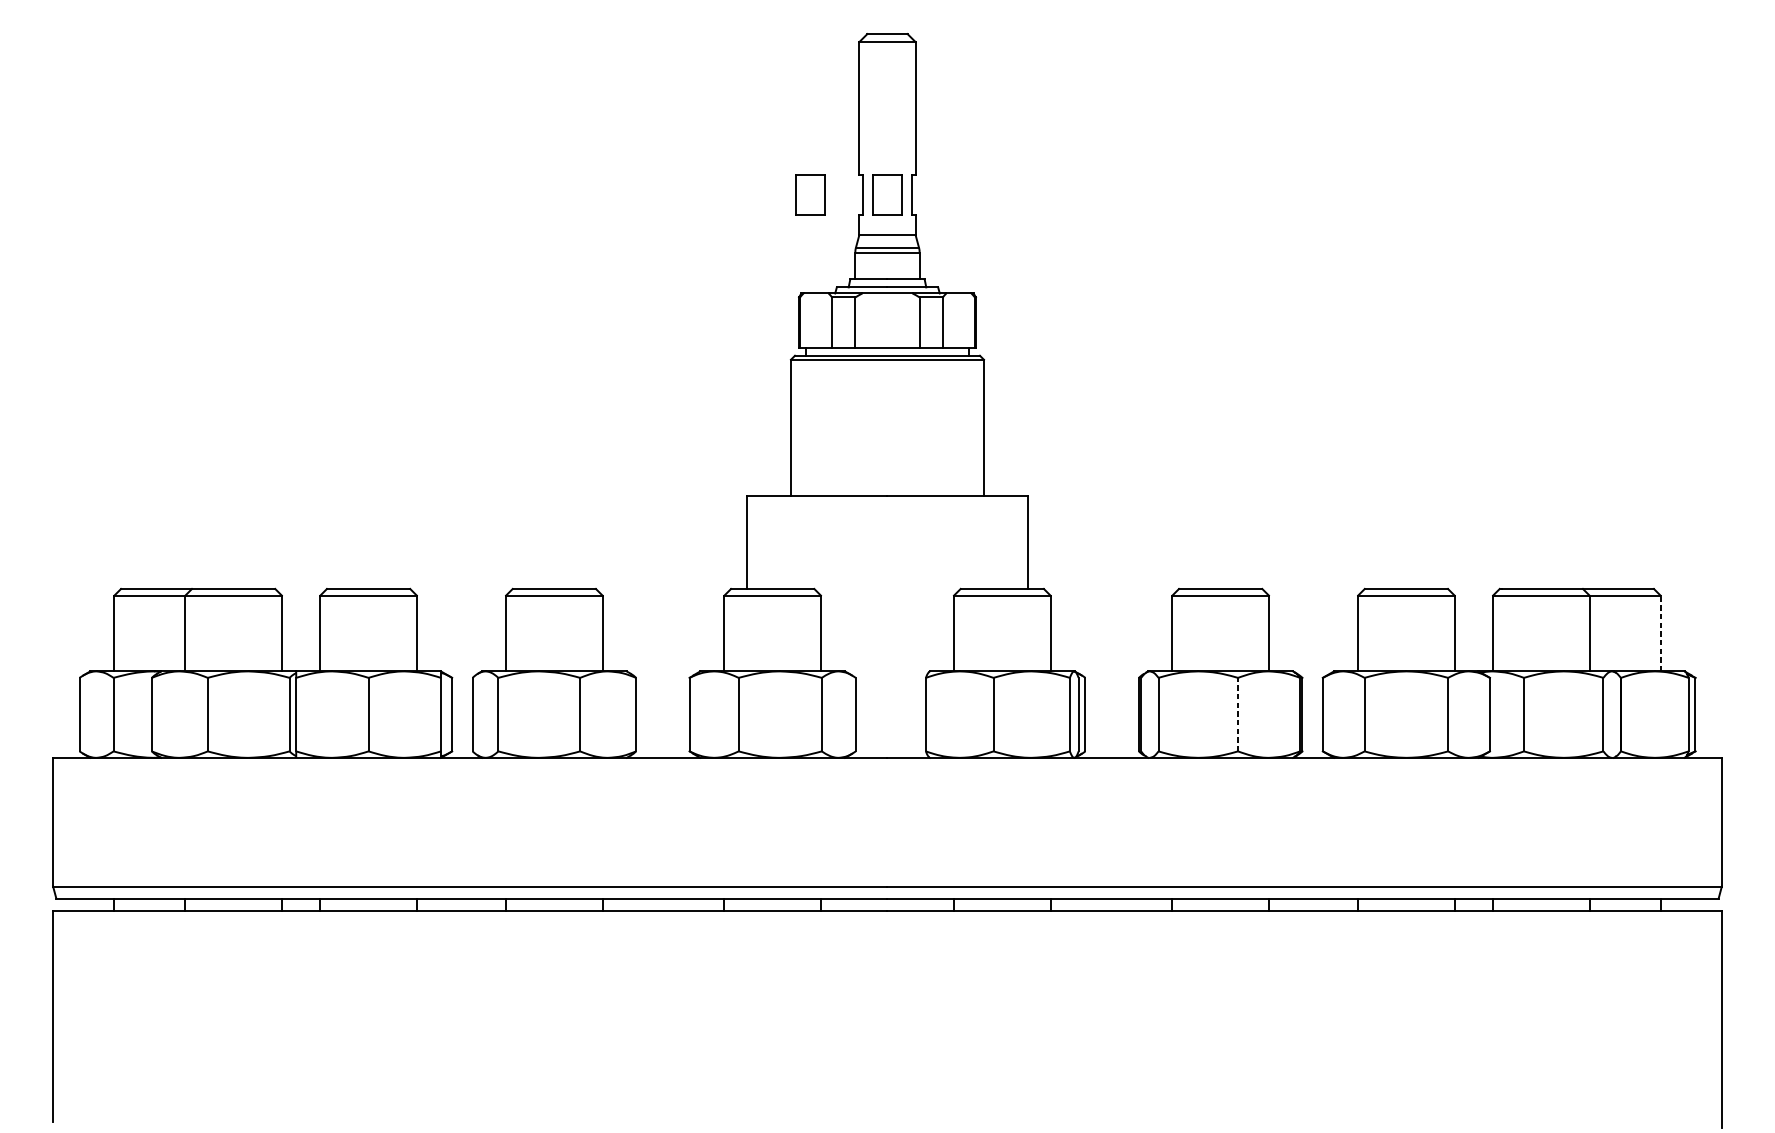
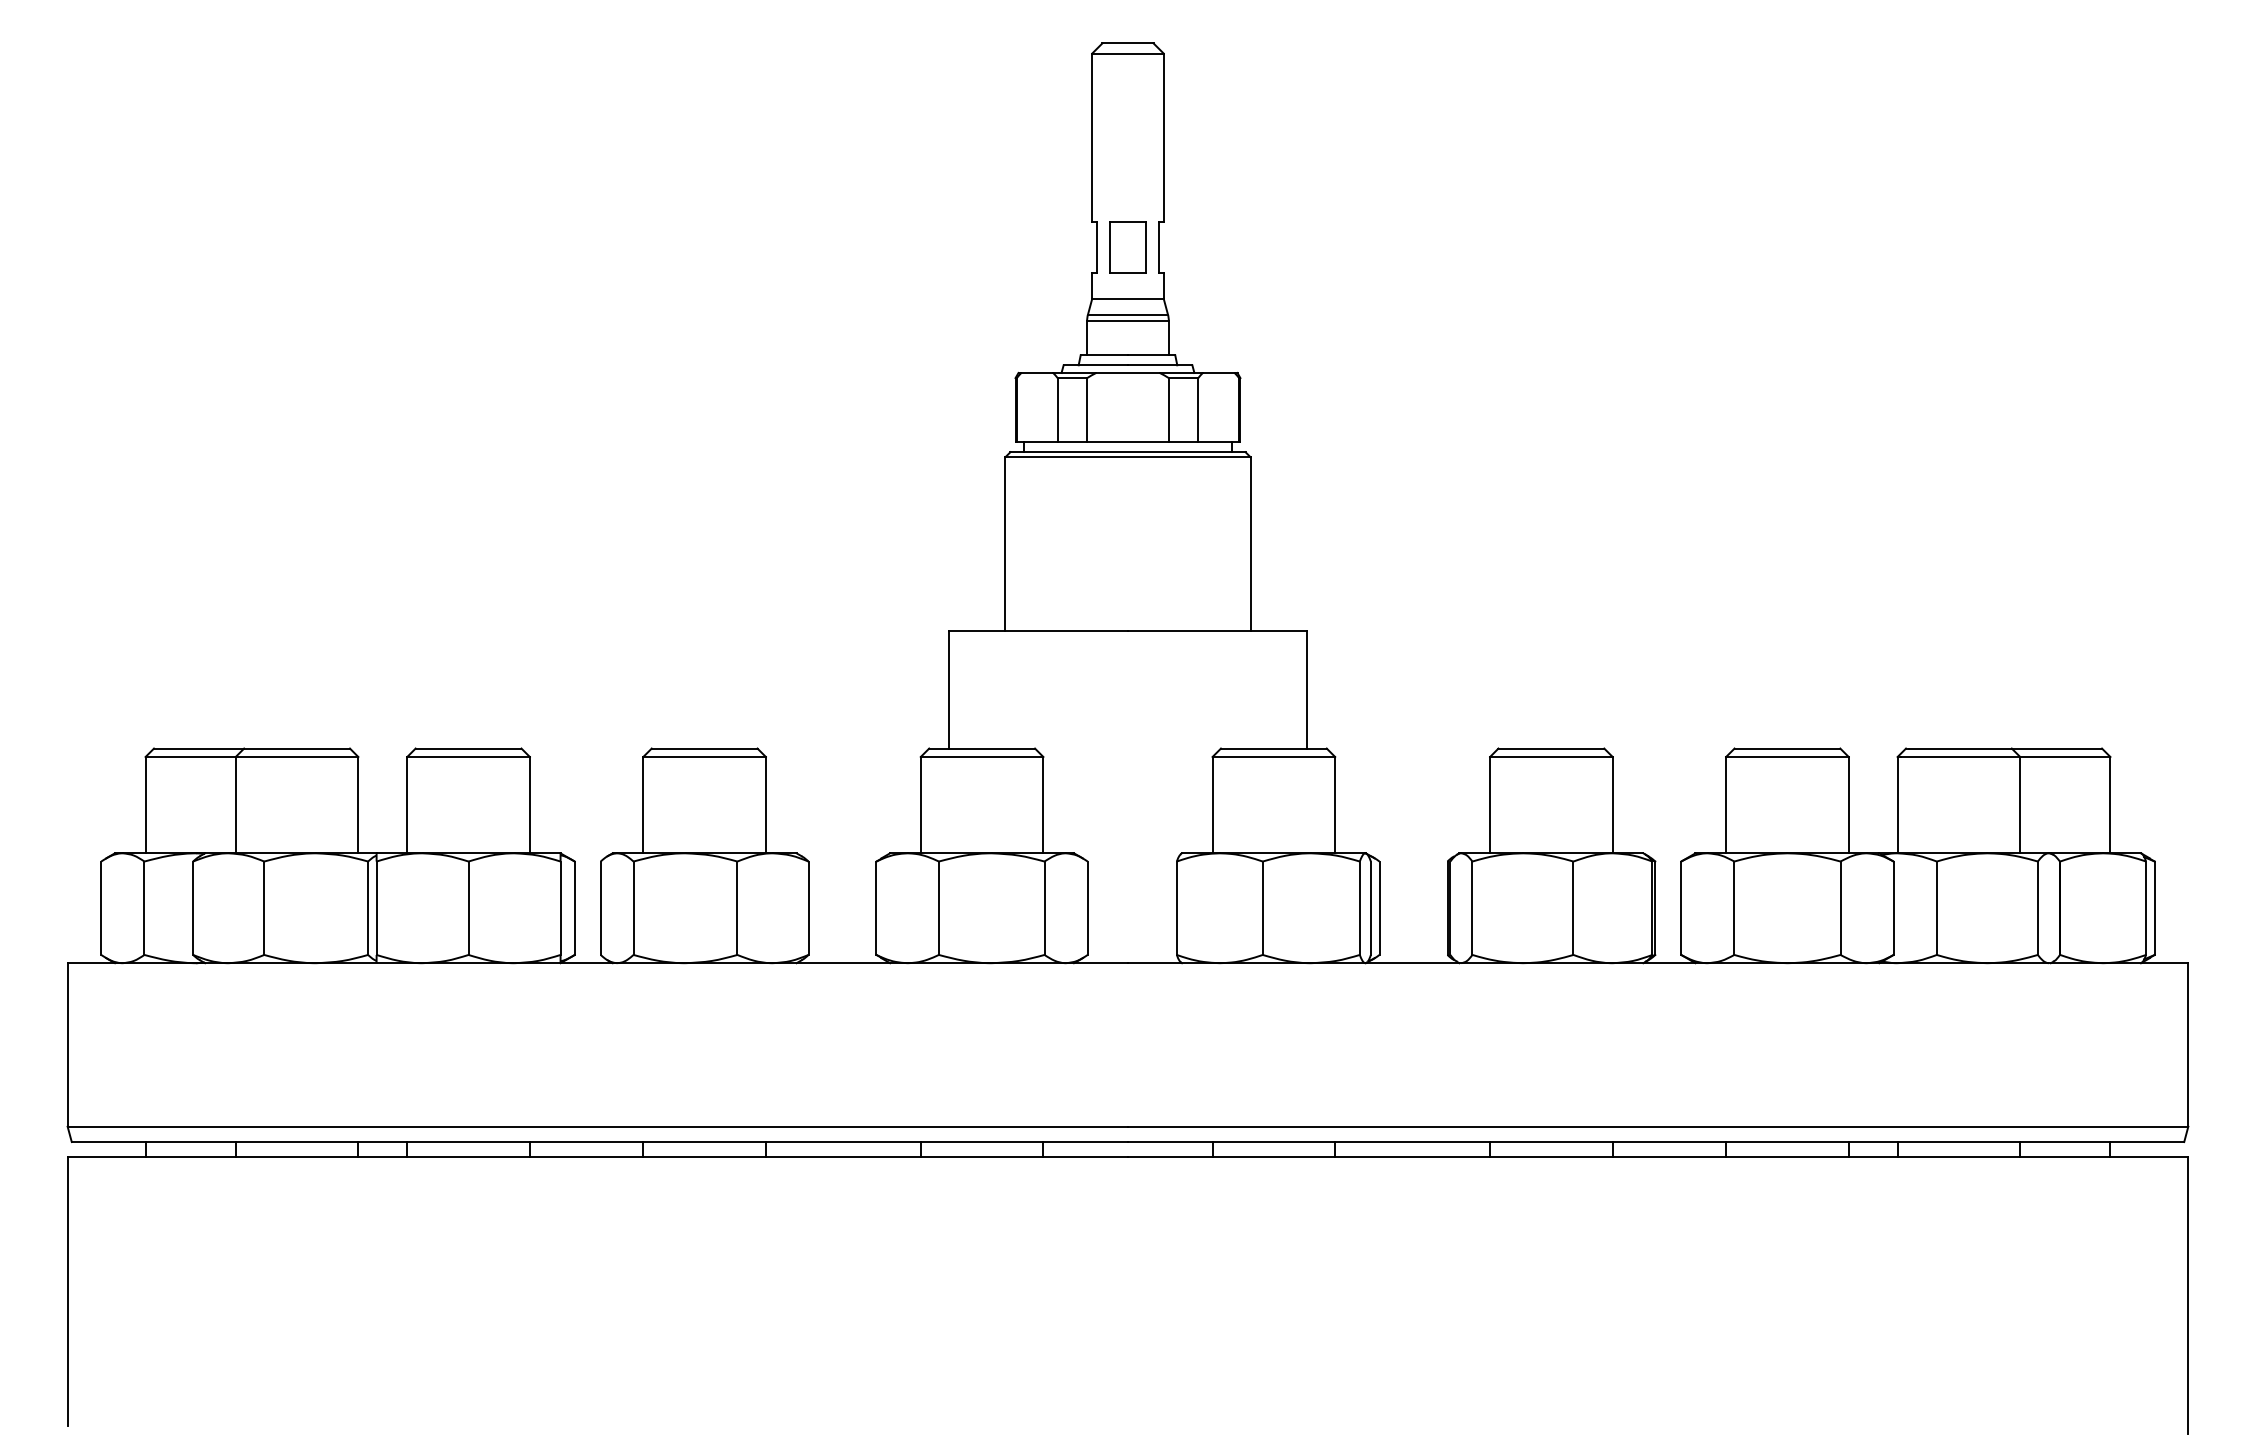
part: (809, 194) -> (1029, 247), removed
line: (1660, 632) -> (2110, 804), dashed -> solid
line: (1238, 714) -> (1573, 908), dashed -> solid

